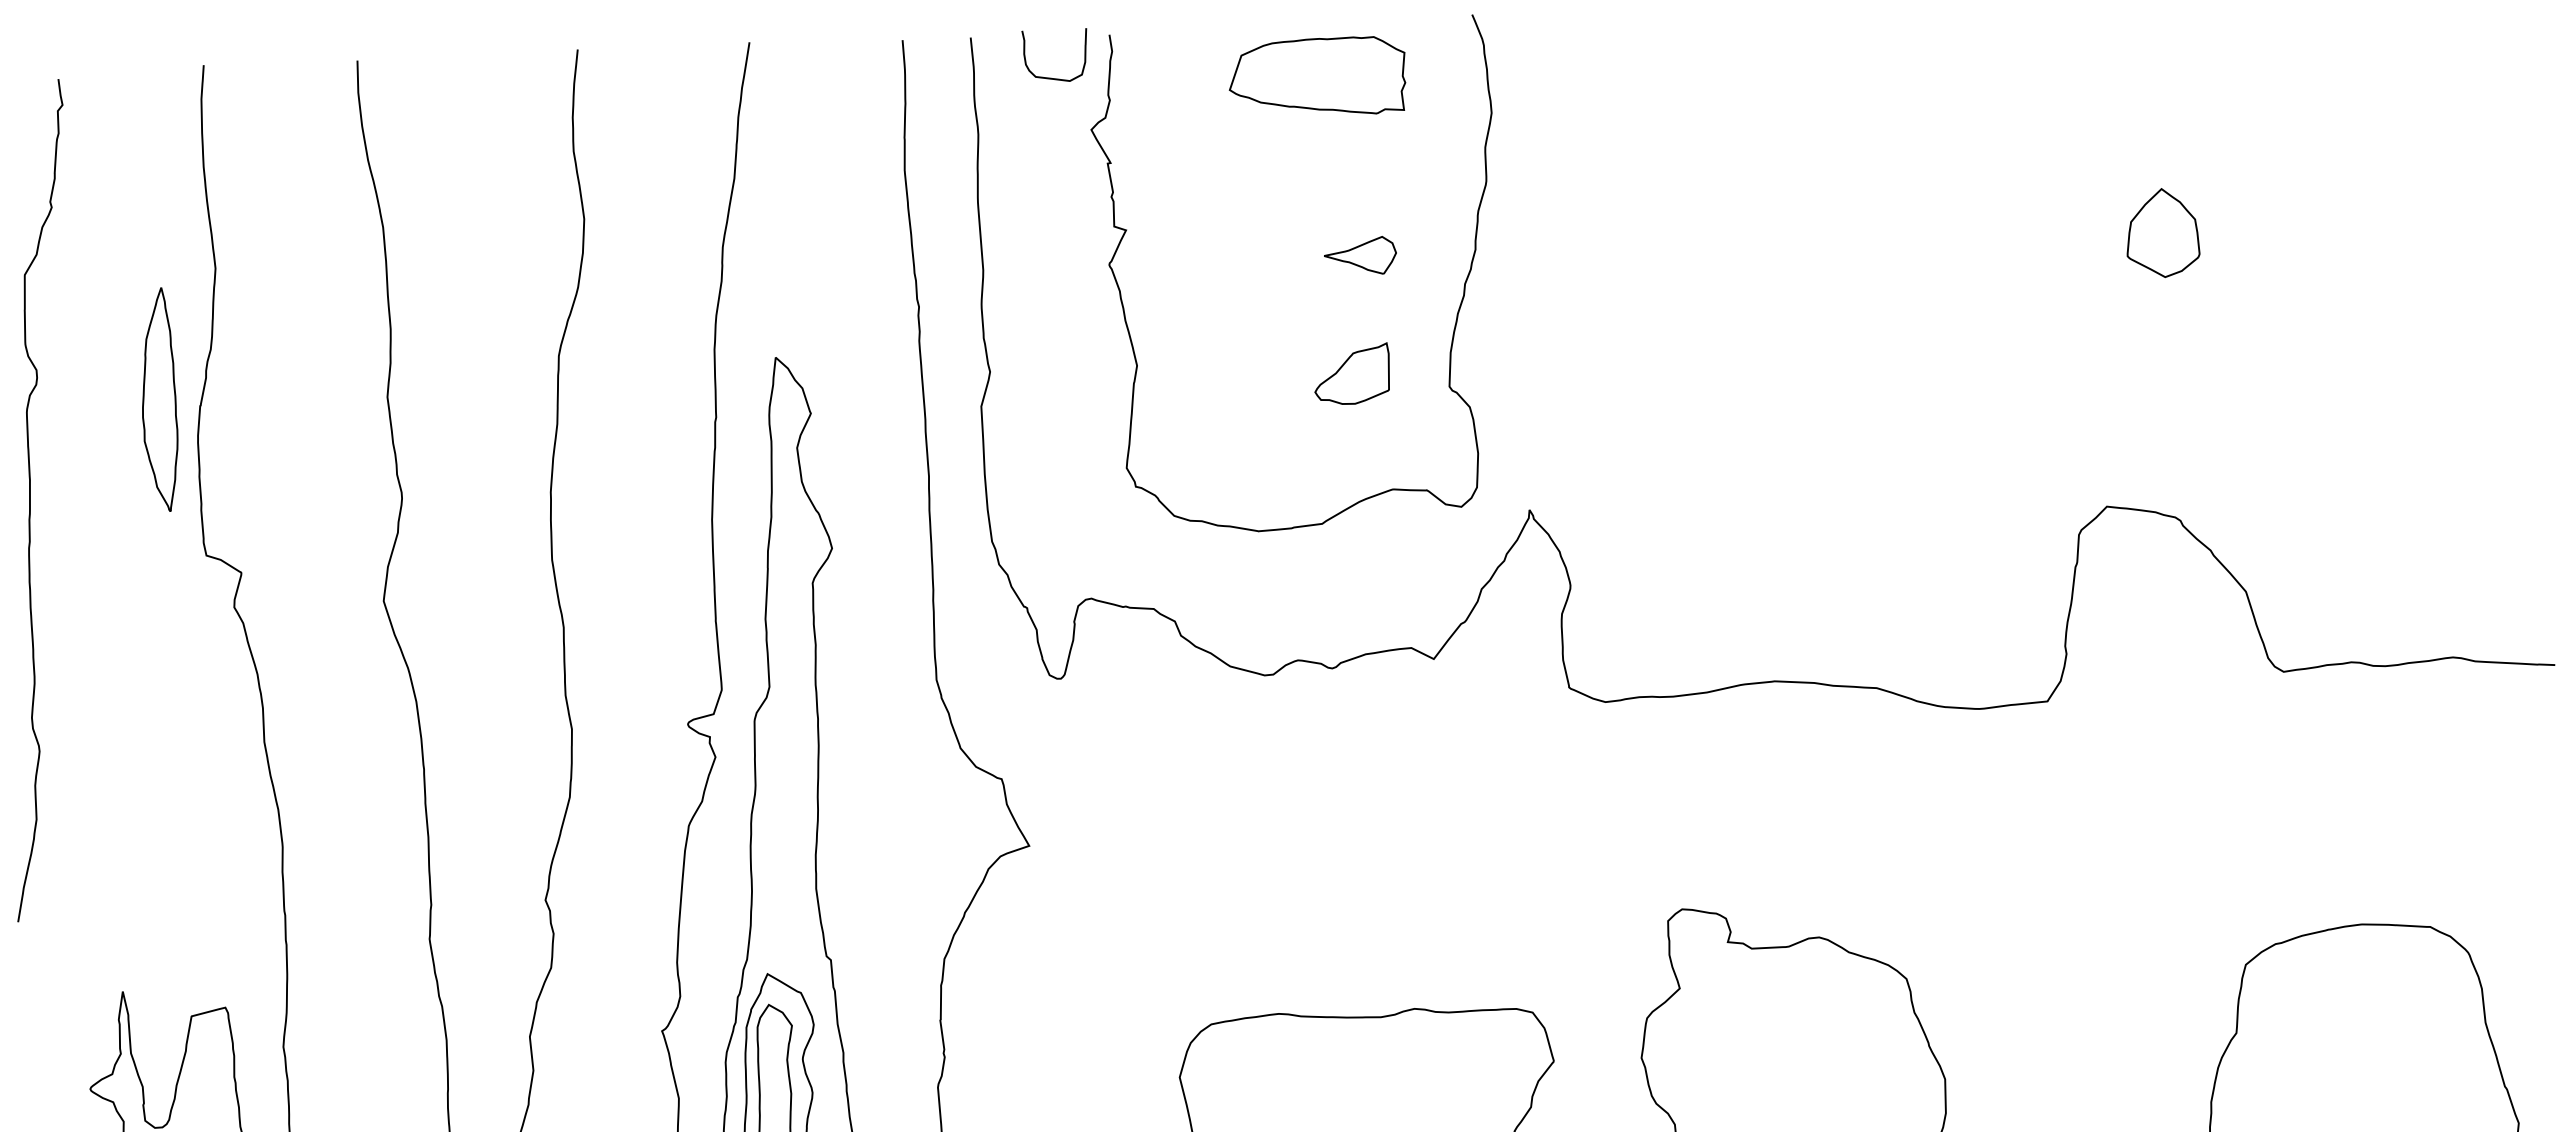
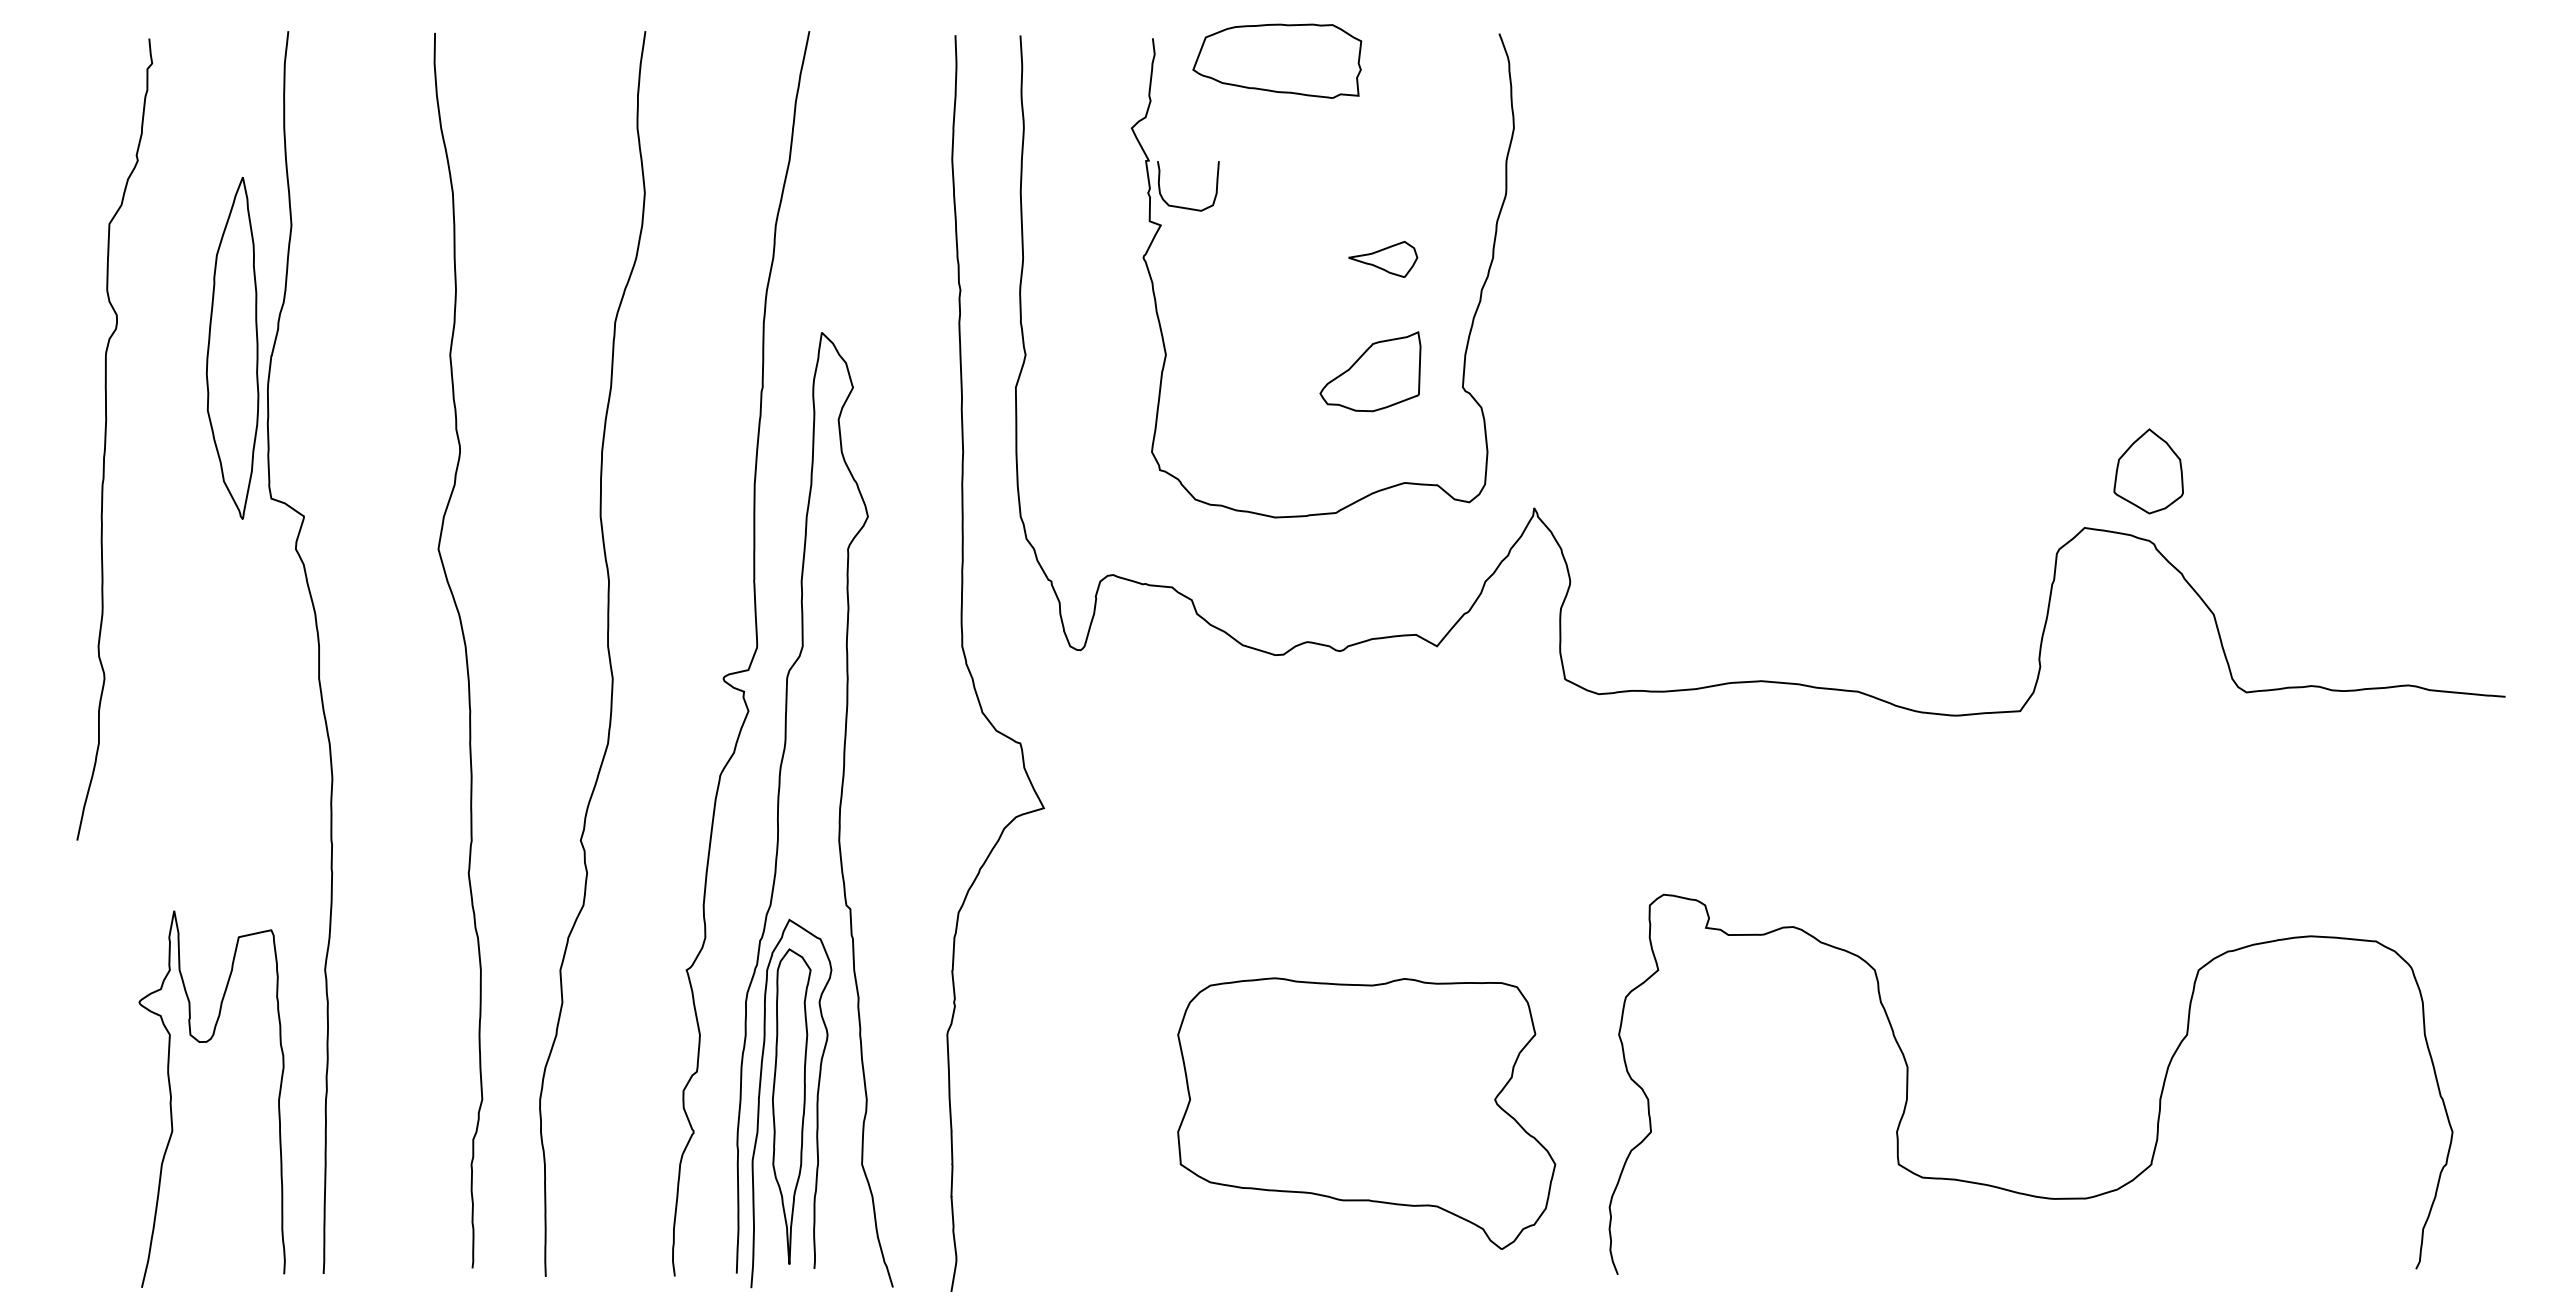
part: (1317, 76) -> (1277, 60), moved
curve: (1050, 77) -> (1182, 206), moved
part: (2162, 233) -> (2148, 471), moved
part: (1352, 374) -> (1370, 371), size x1.4
part: (159, 400) -> (232, 348), size x1.6

